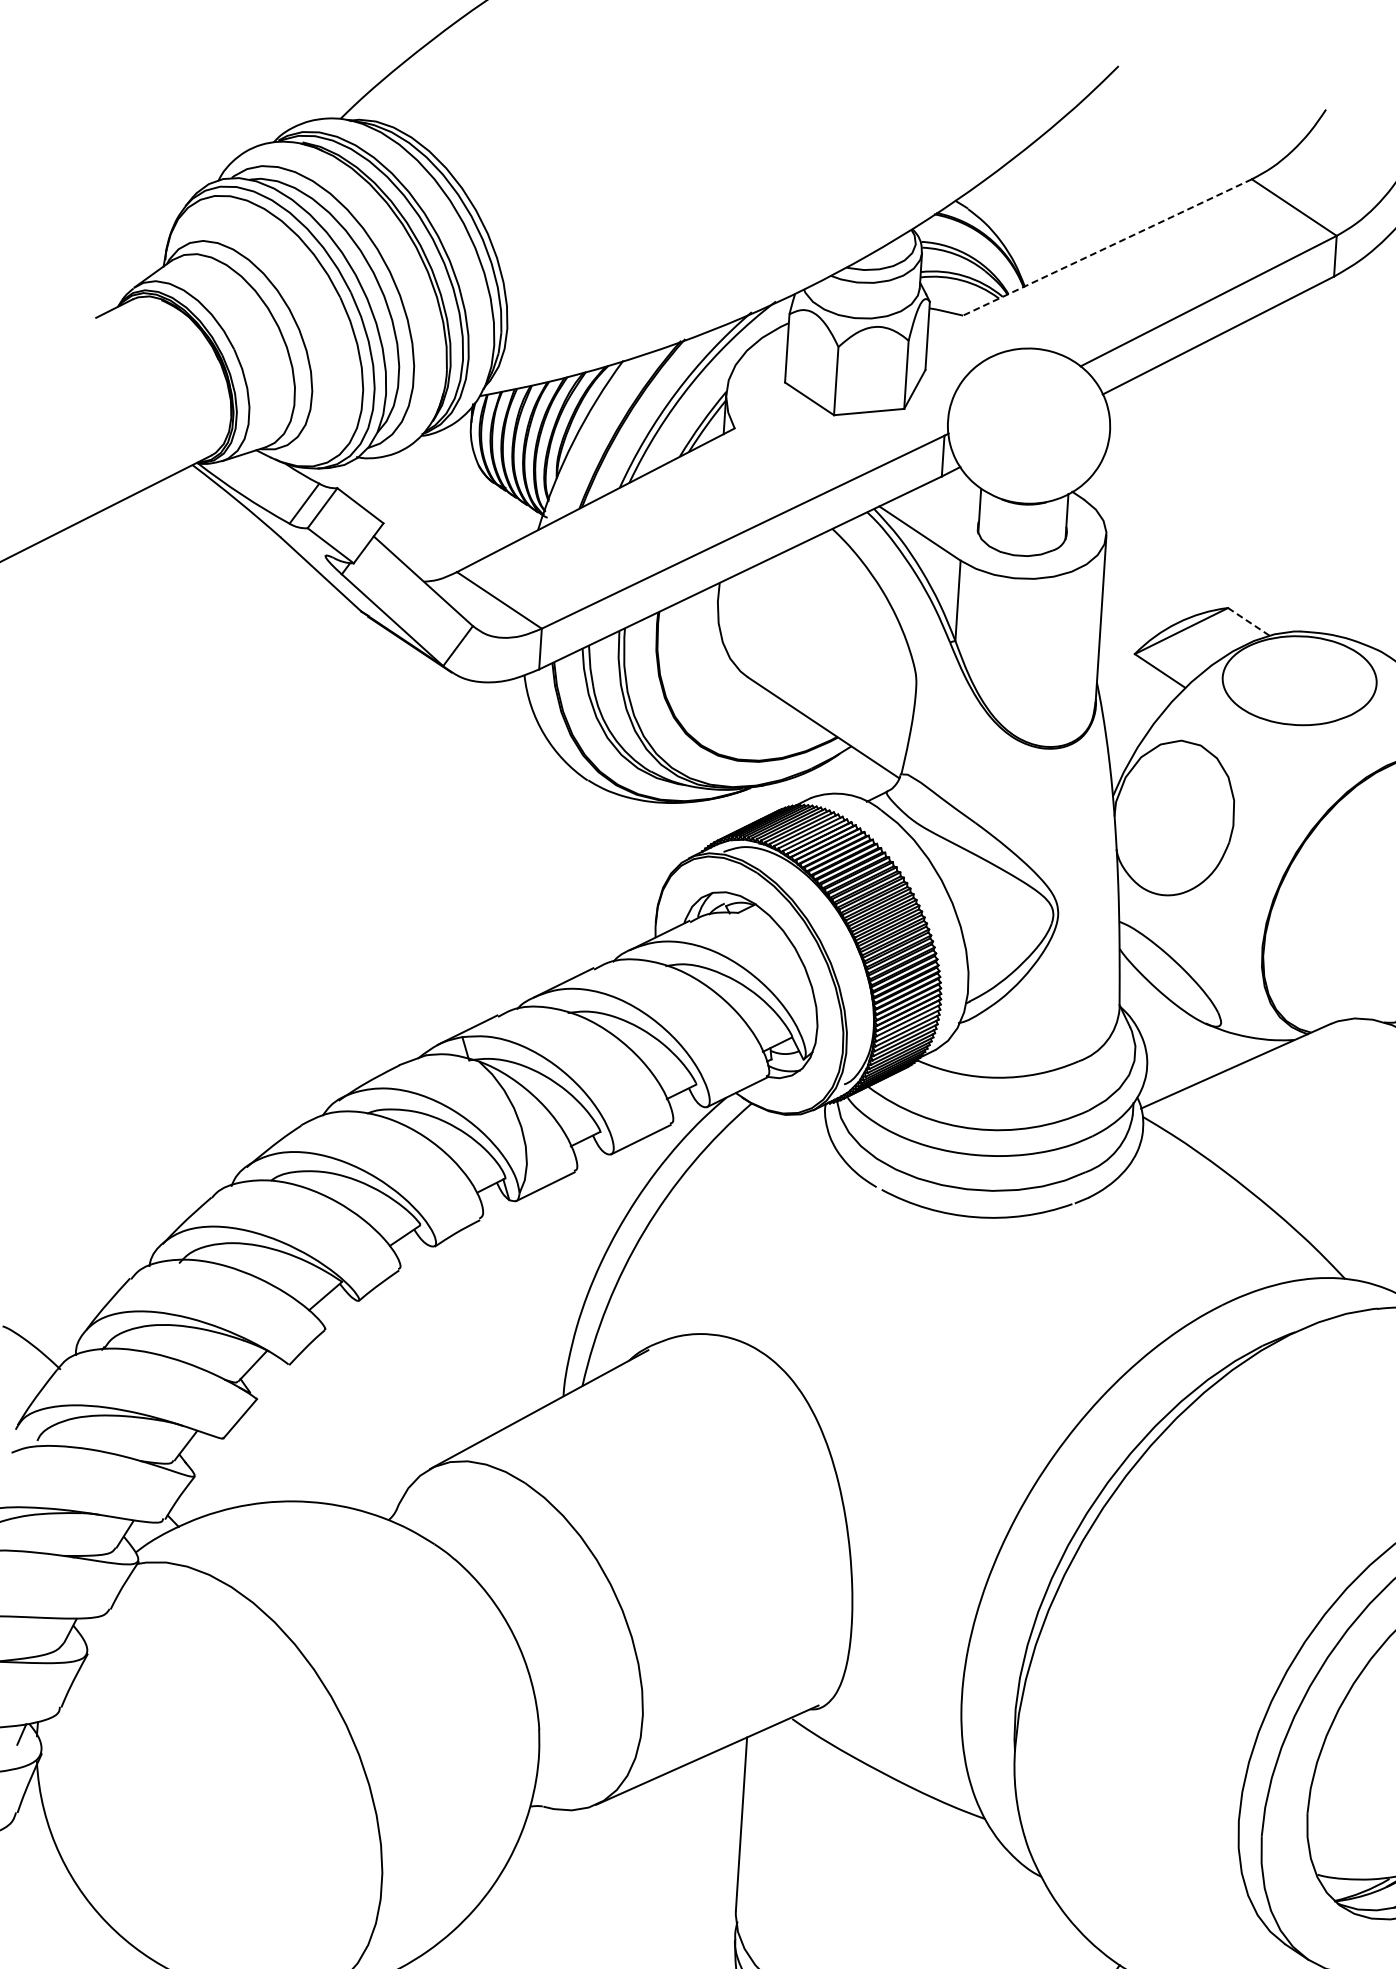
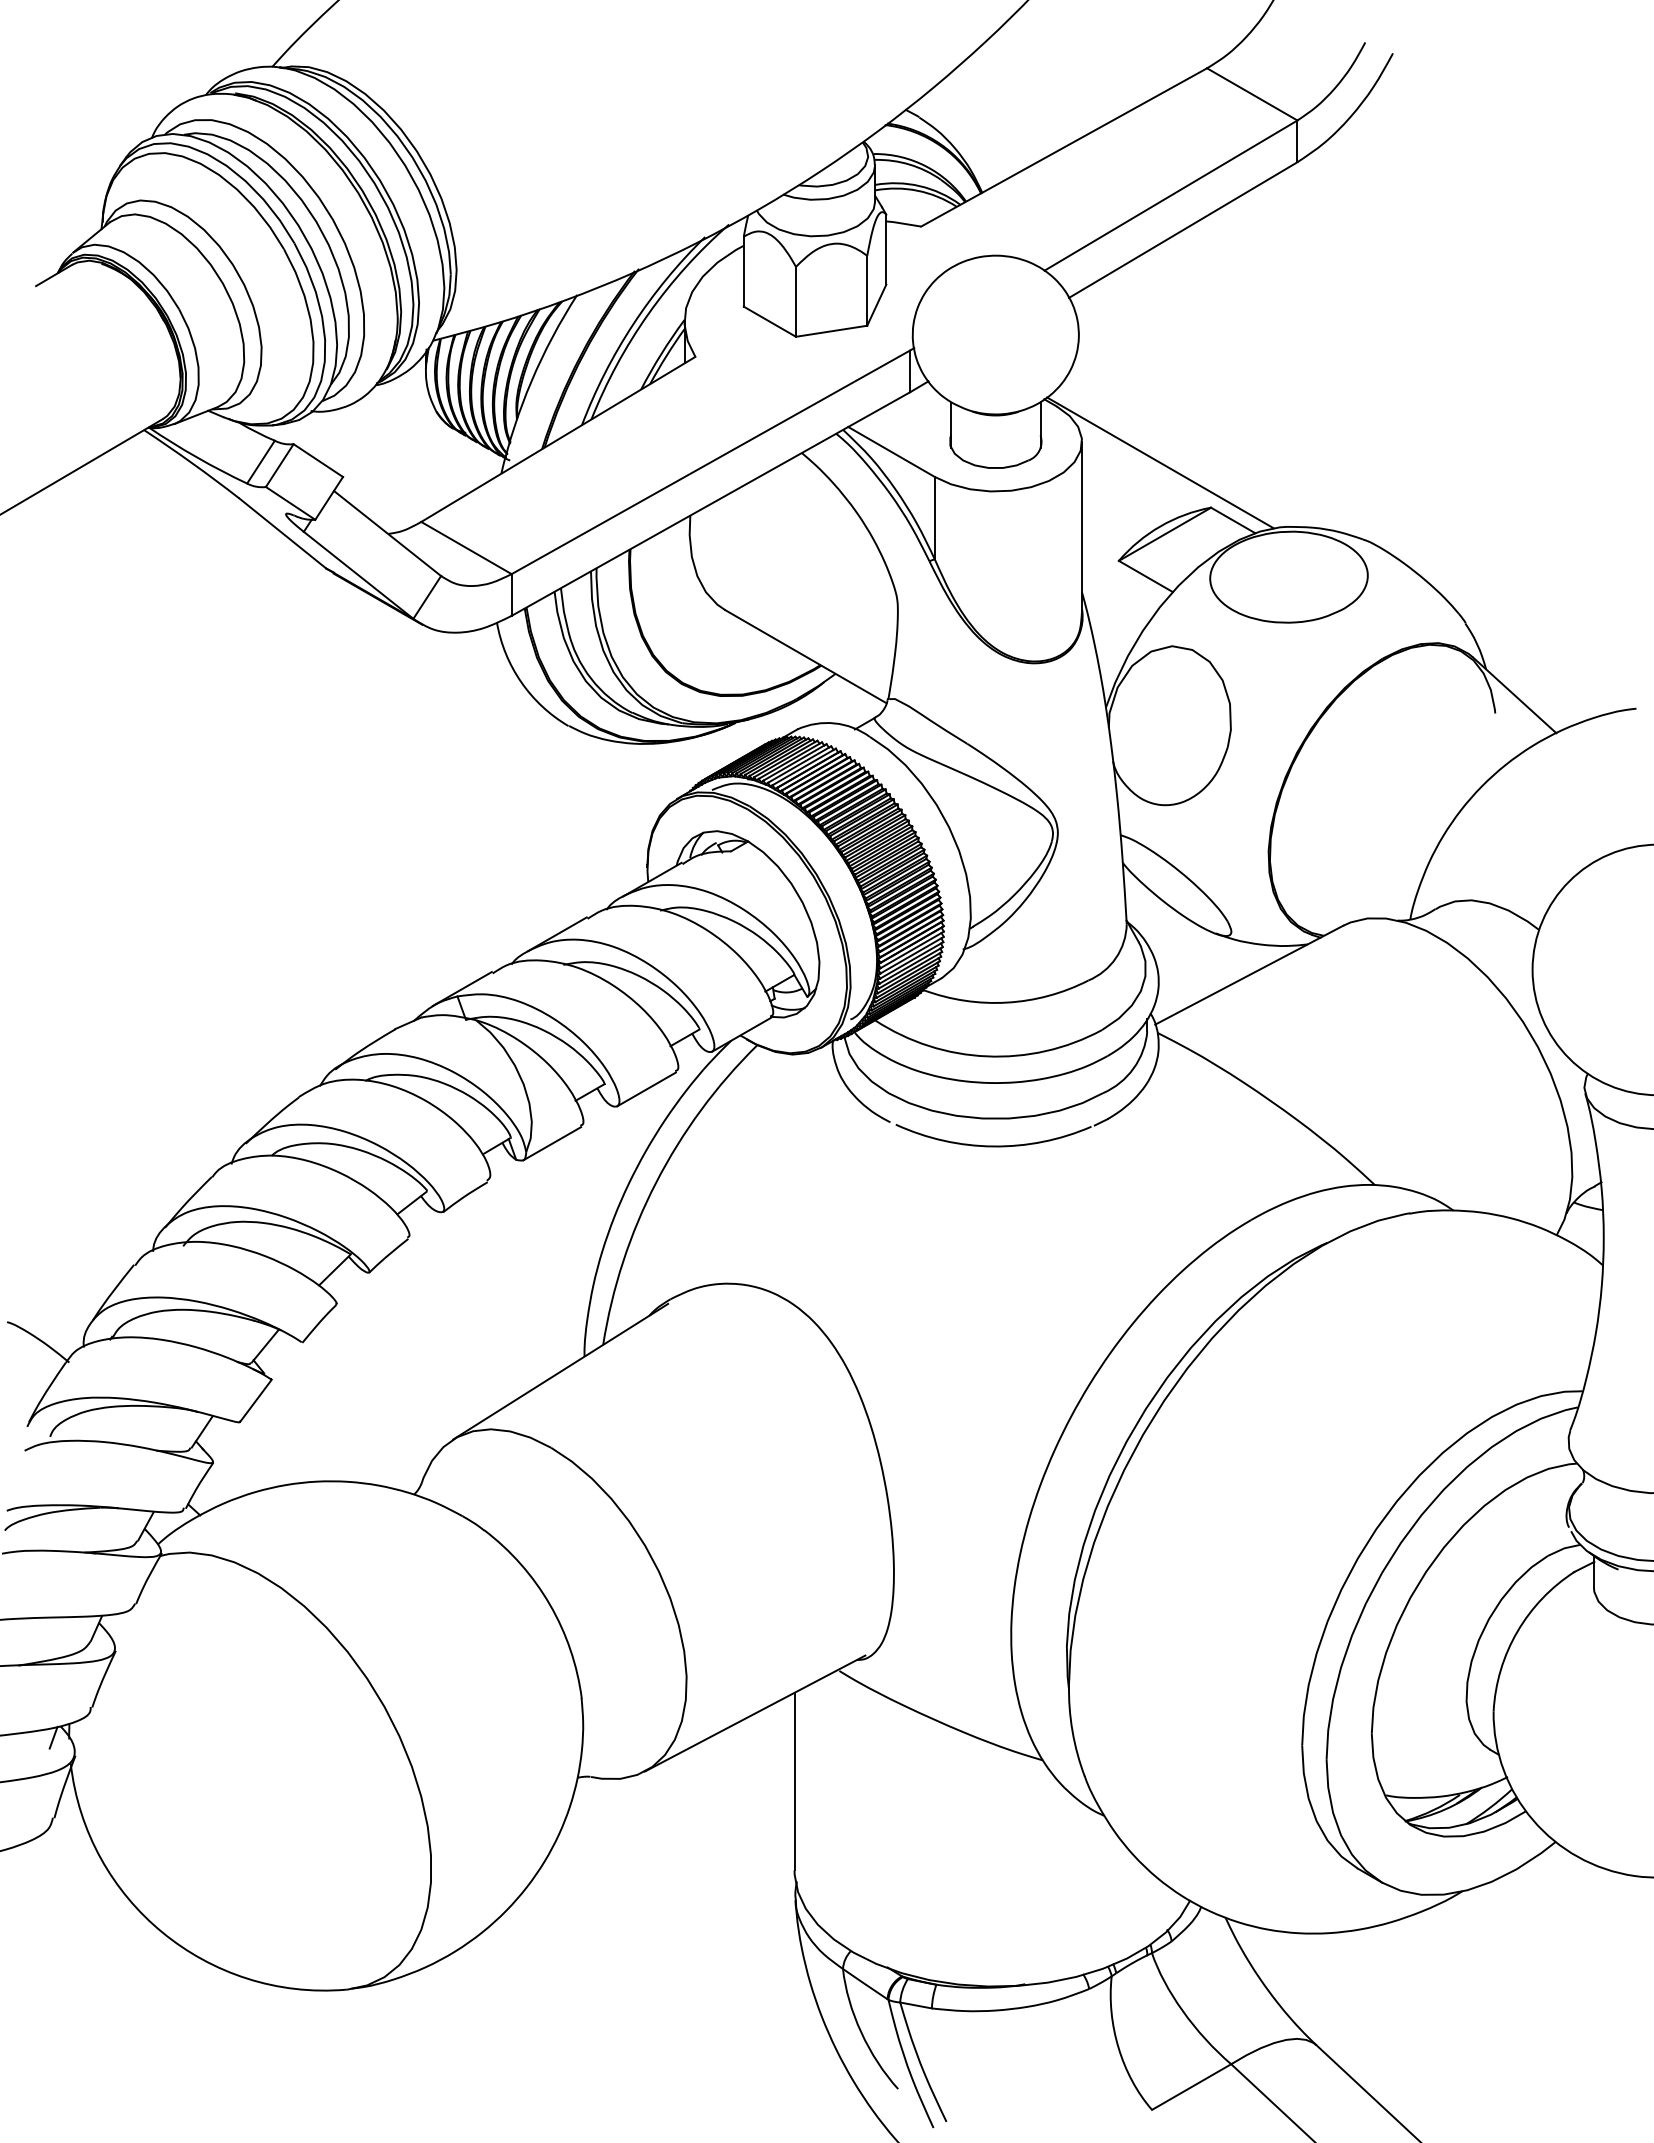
line: (1106, 247) -> (1063, 147), dashed -> solid
line: (1181, 560) -> (1160, 462), added
line: (1248, 621) -> (1232, 520), dashed -> solid

